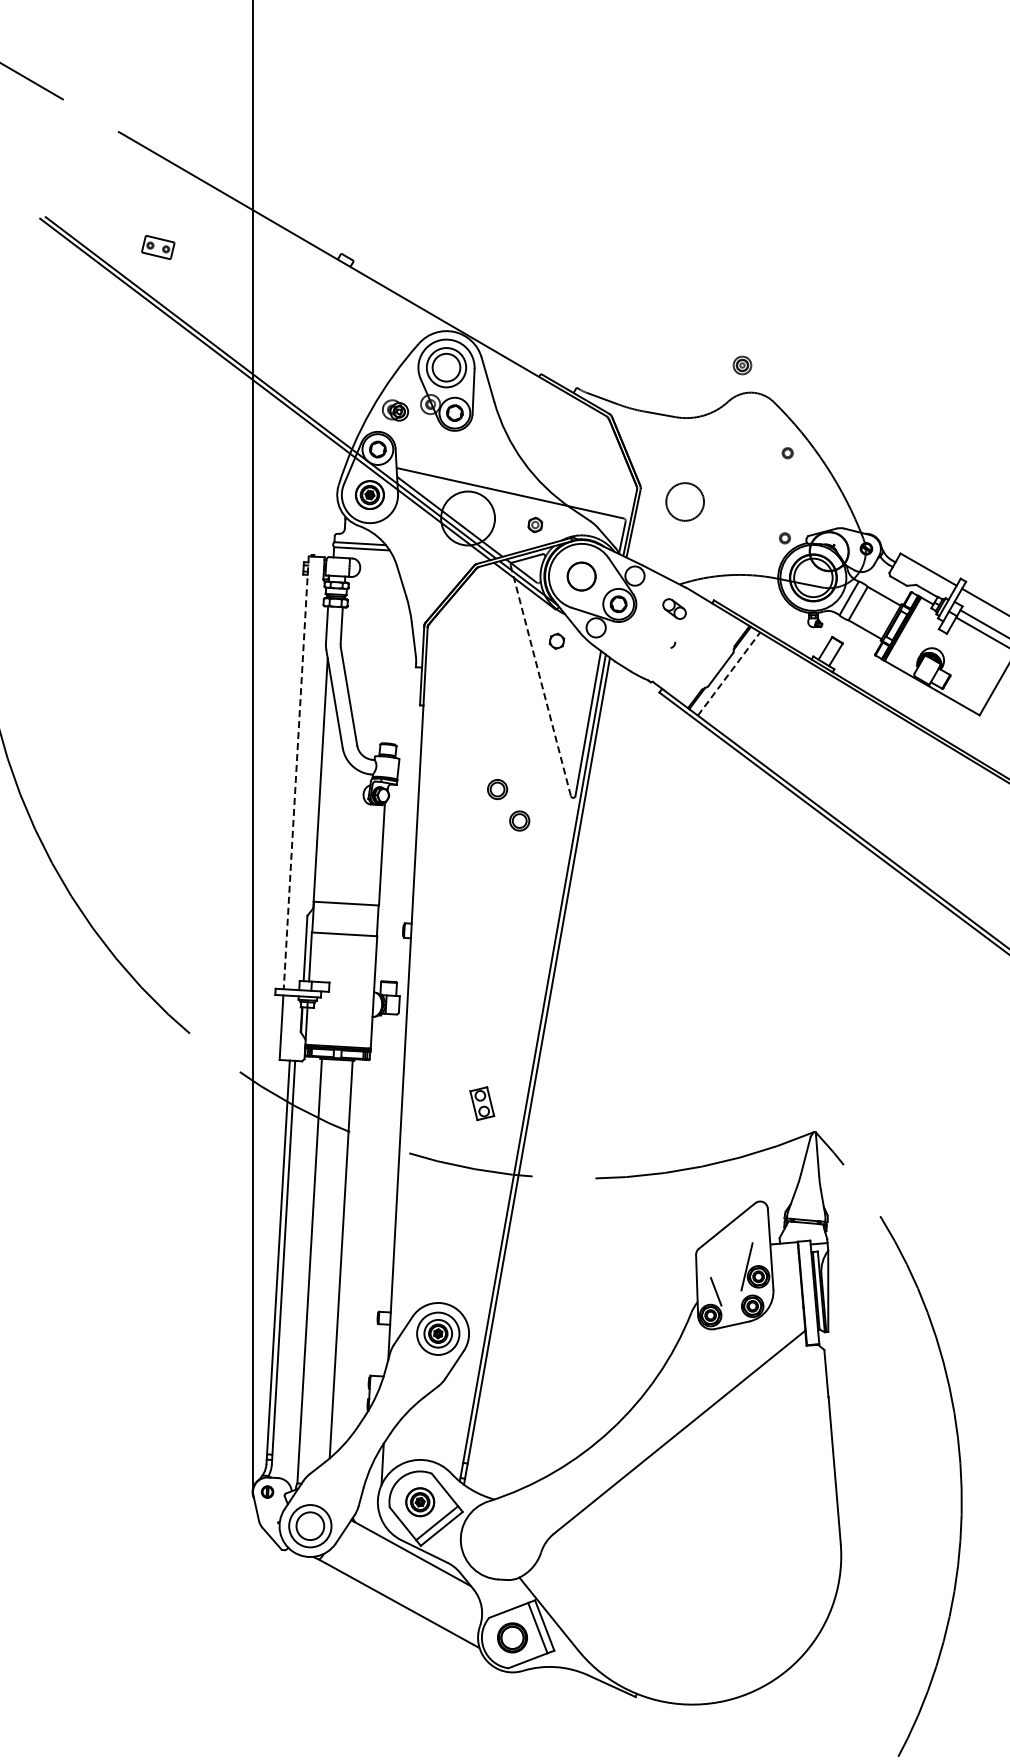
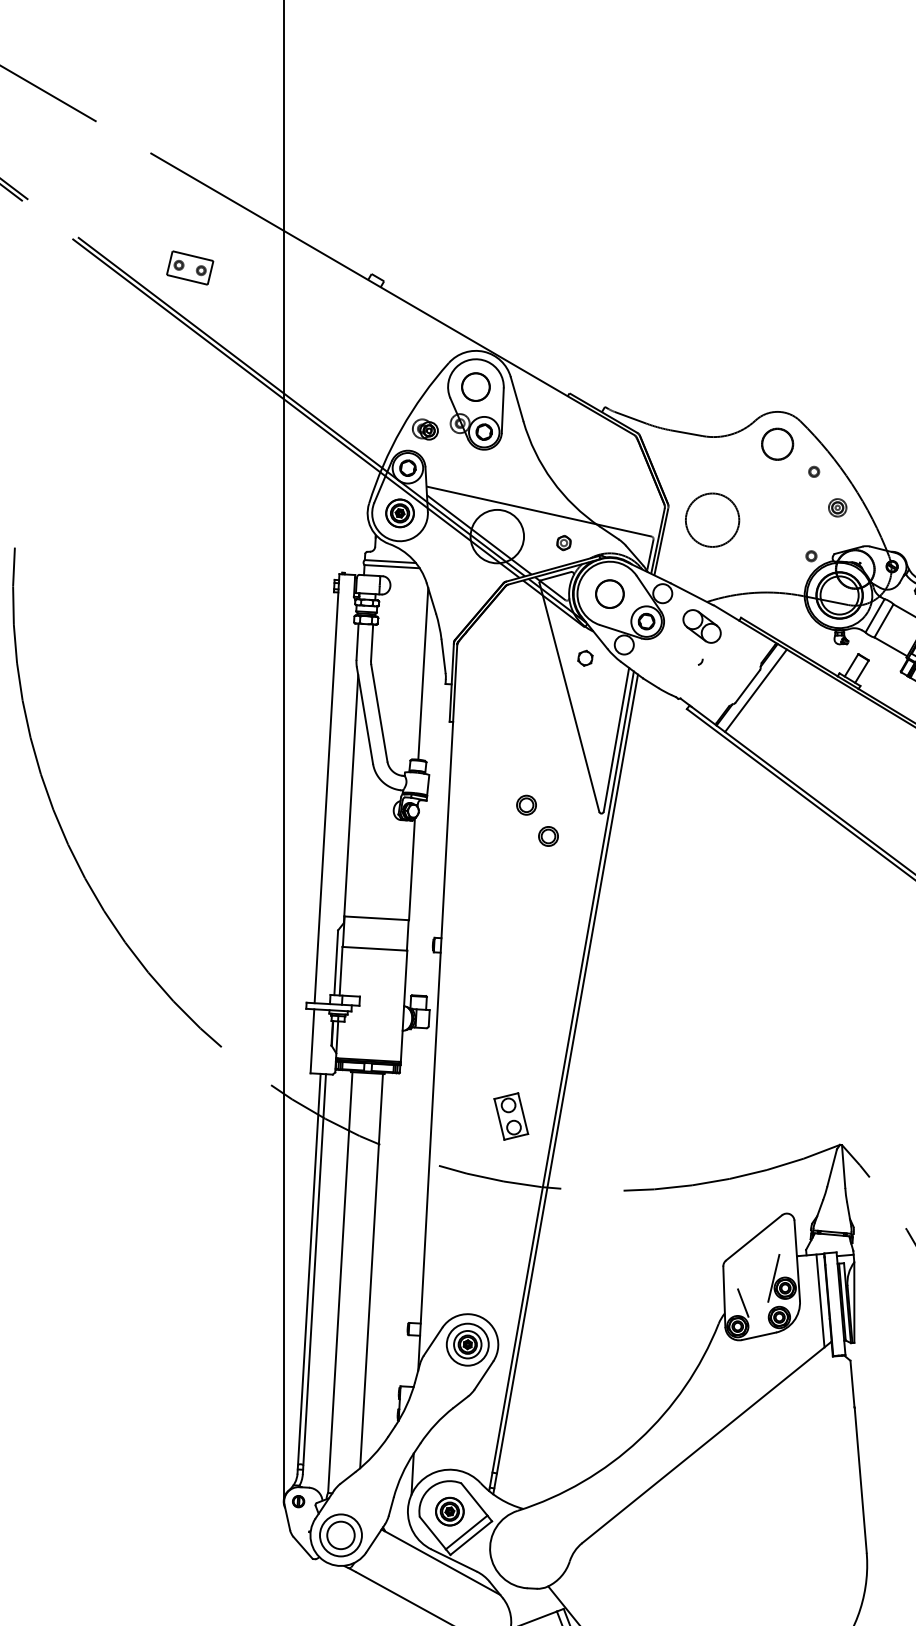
part: (158, 247) -> (190, 267), size x1.43
part: (742, 365) -> (837, 507), moved
circle: (446, 367) -> (475, 386), size x0.71
circle: (750, 424) -> (777, 443), added
circle: (684, 501) -> (711, 519), size x1.43
part: (674, 608) -> (701, 625), size x1.67
line: (393, 656) -> (423, 673), added
line: (729, 674) -> (756, 691), dashed -> solid
line: (540, 681) -> (569, 698), dashed -> solid
line: (296, 772) -> (327, 788), dashed -> solid
part: (482, 1103) -> (511, 1116), size x1.43
line: (794, 1289) -> (820, 1300), added

